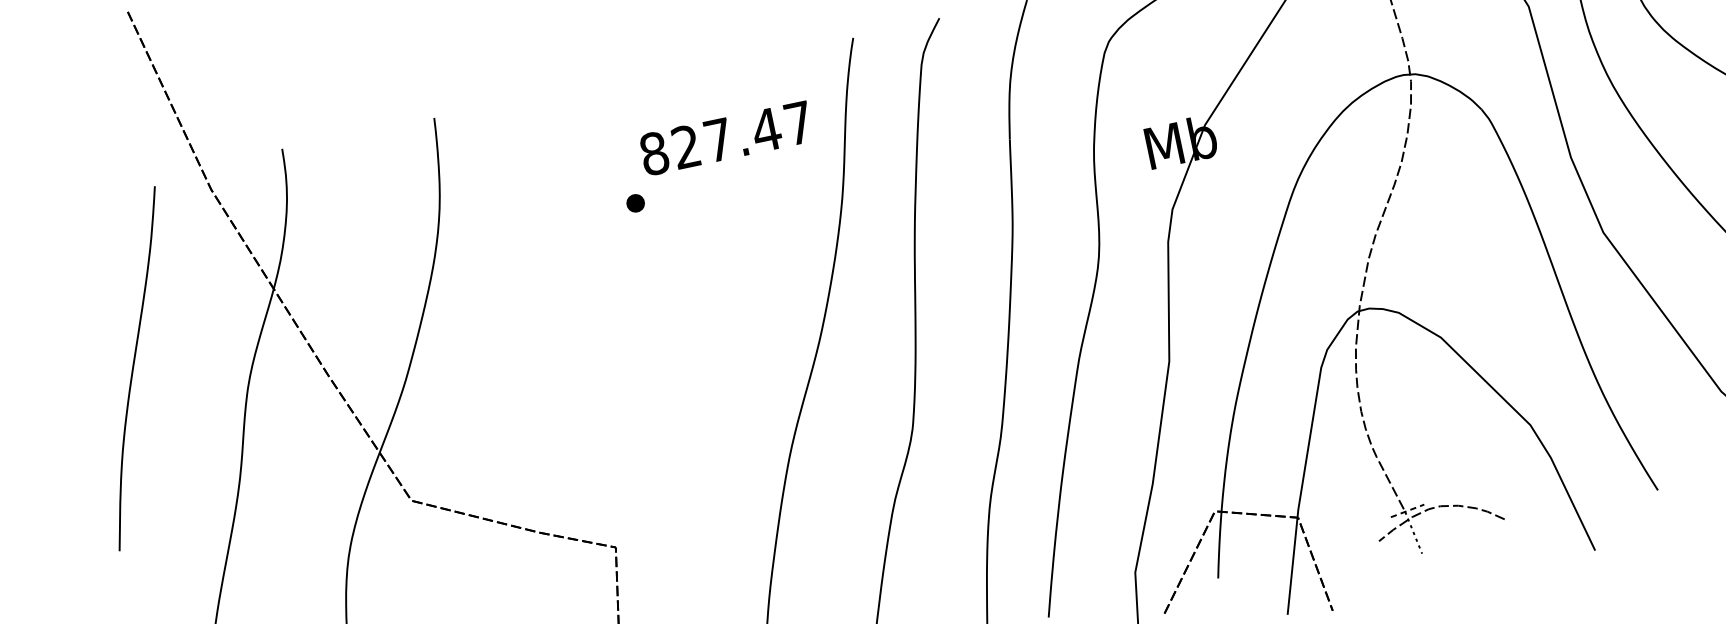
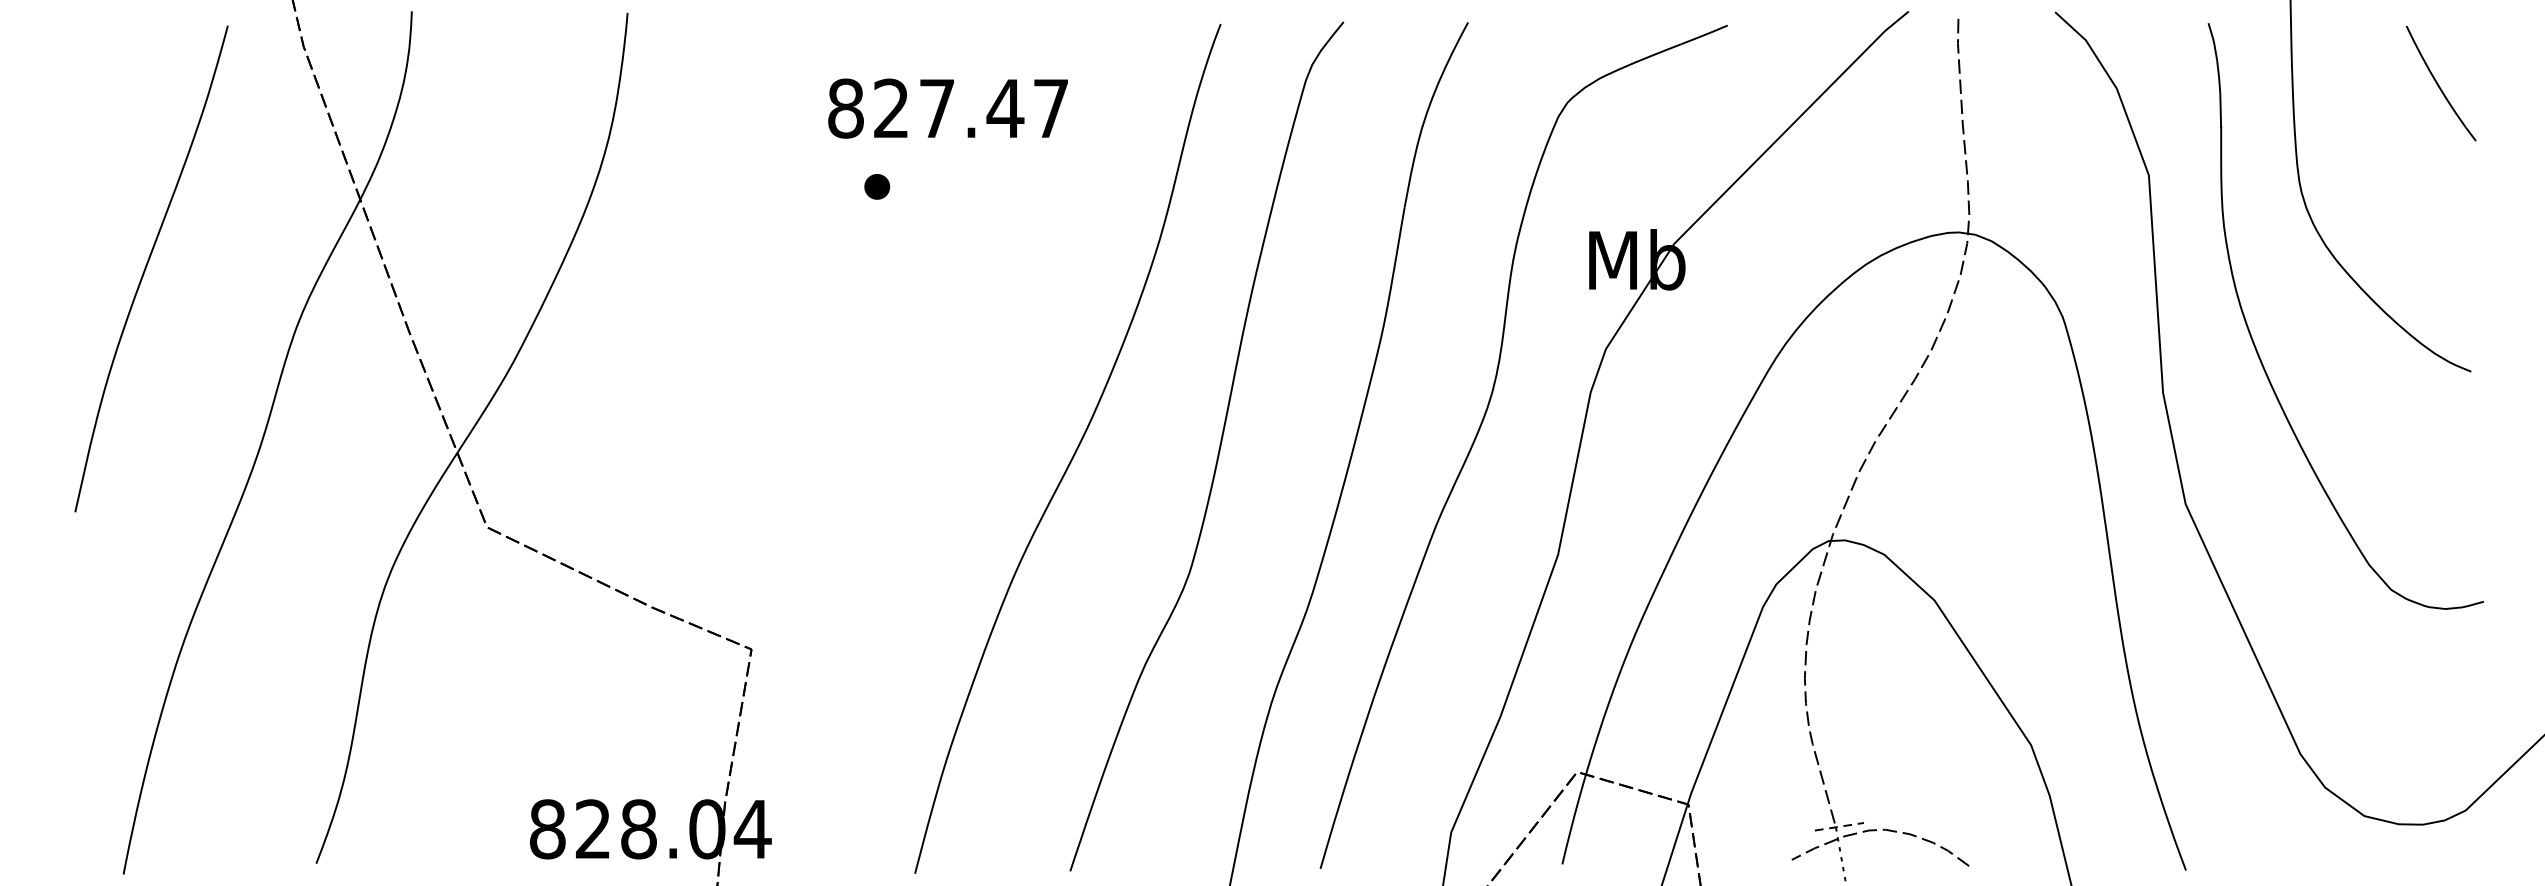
text: (725, 138) -> (947, 108), moved

